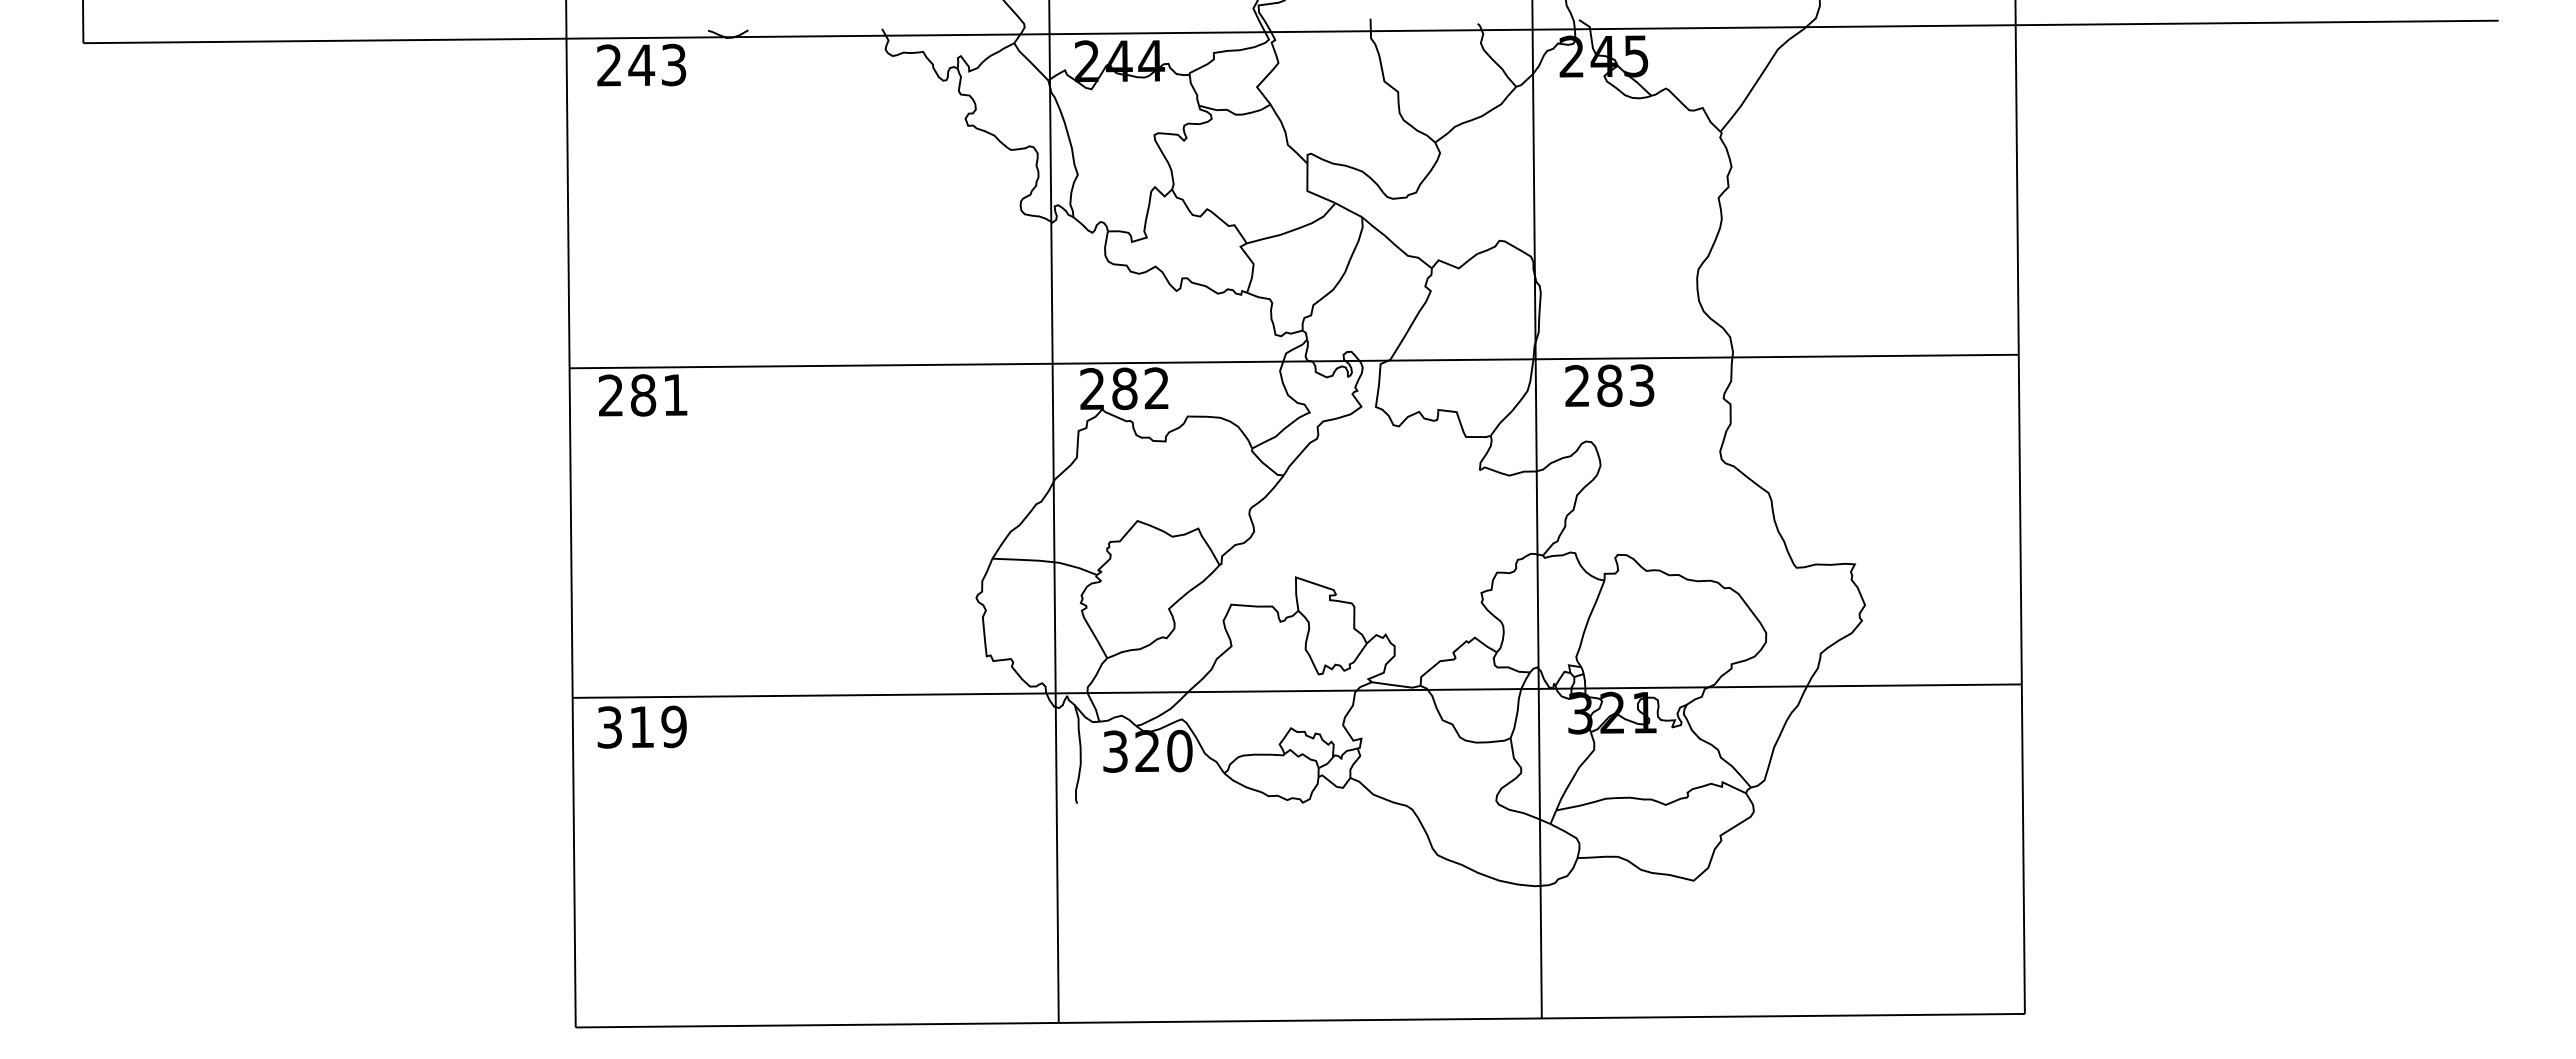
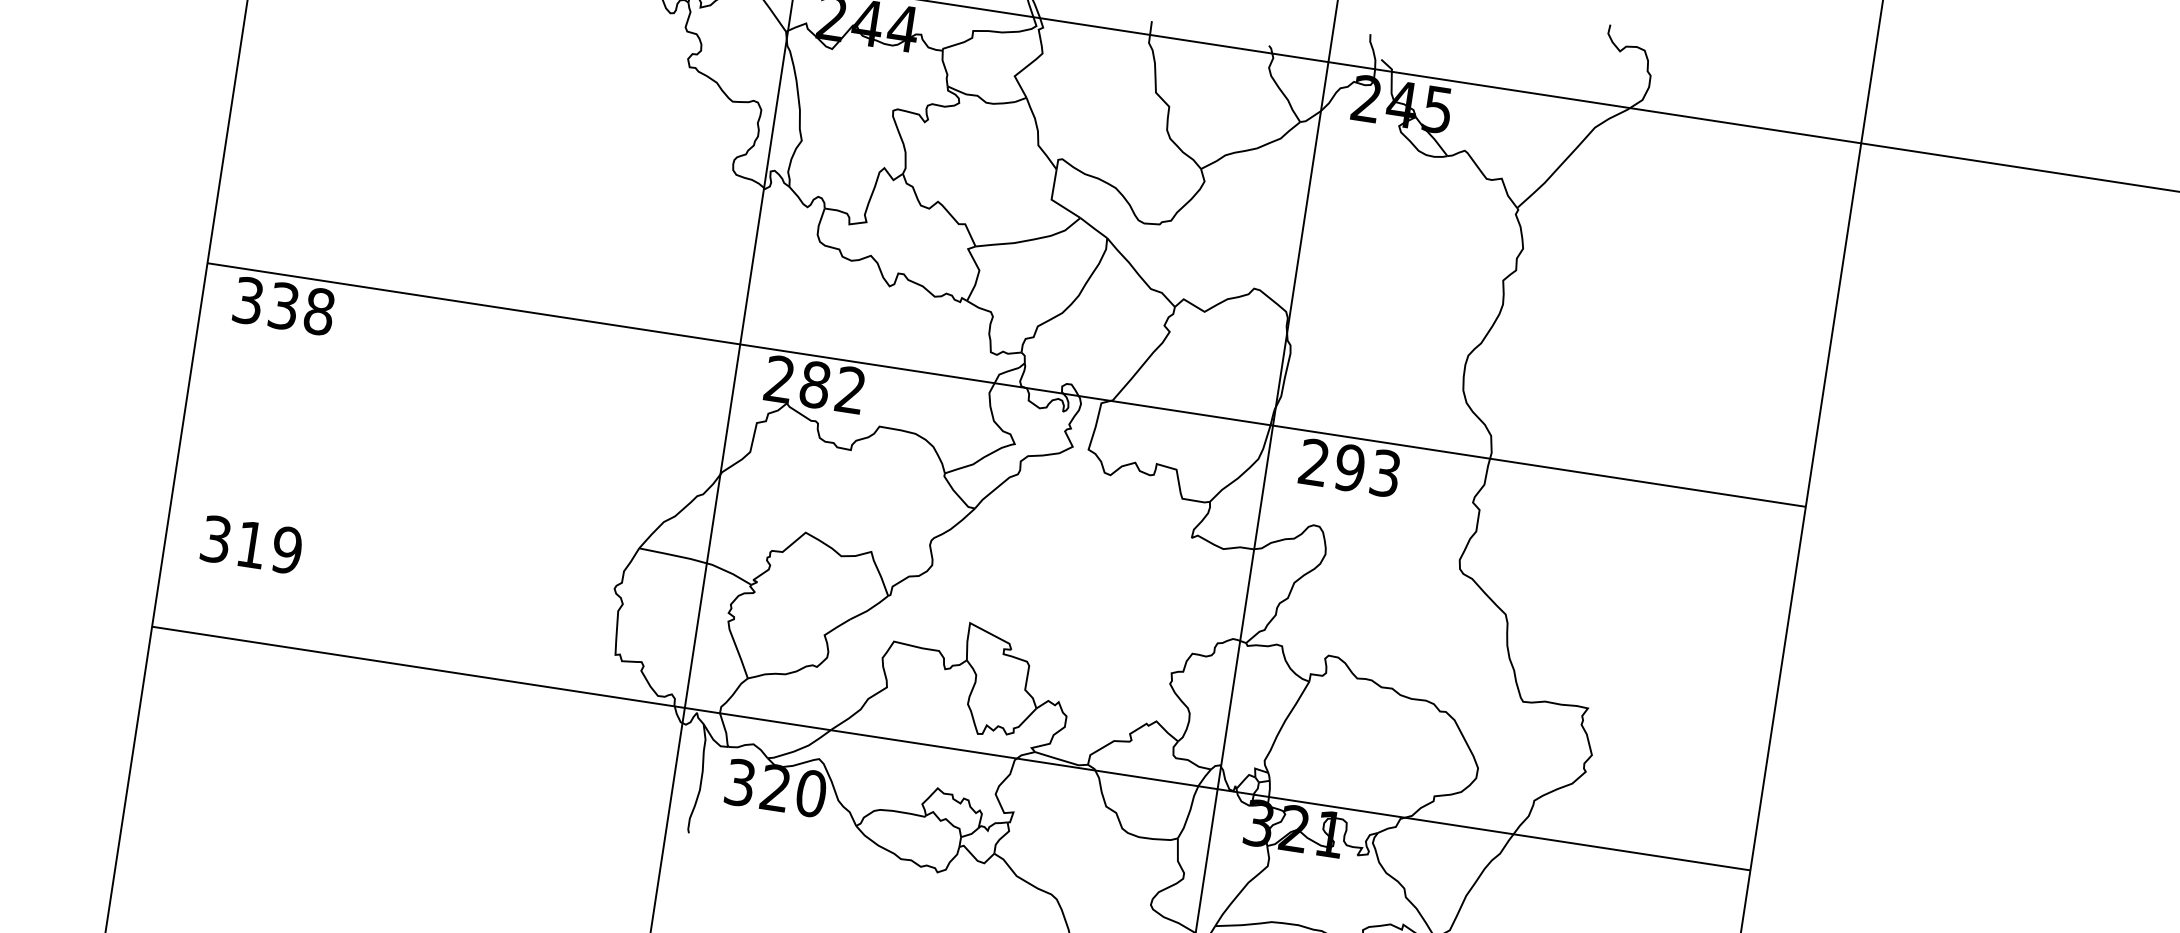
text: (1609, 385) -> (1349, 467), 283 -> 293
text: (643, 394) -> (284, 305), 281 -> 338
text: (641, 726) -> (251, 544), moved

